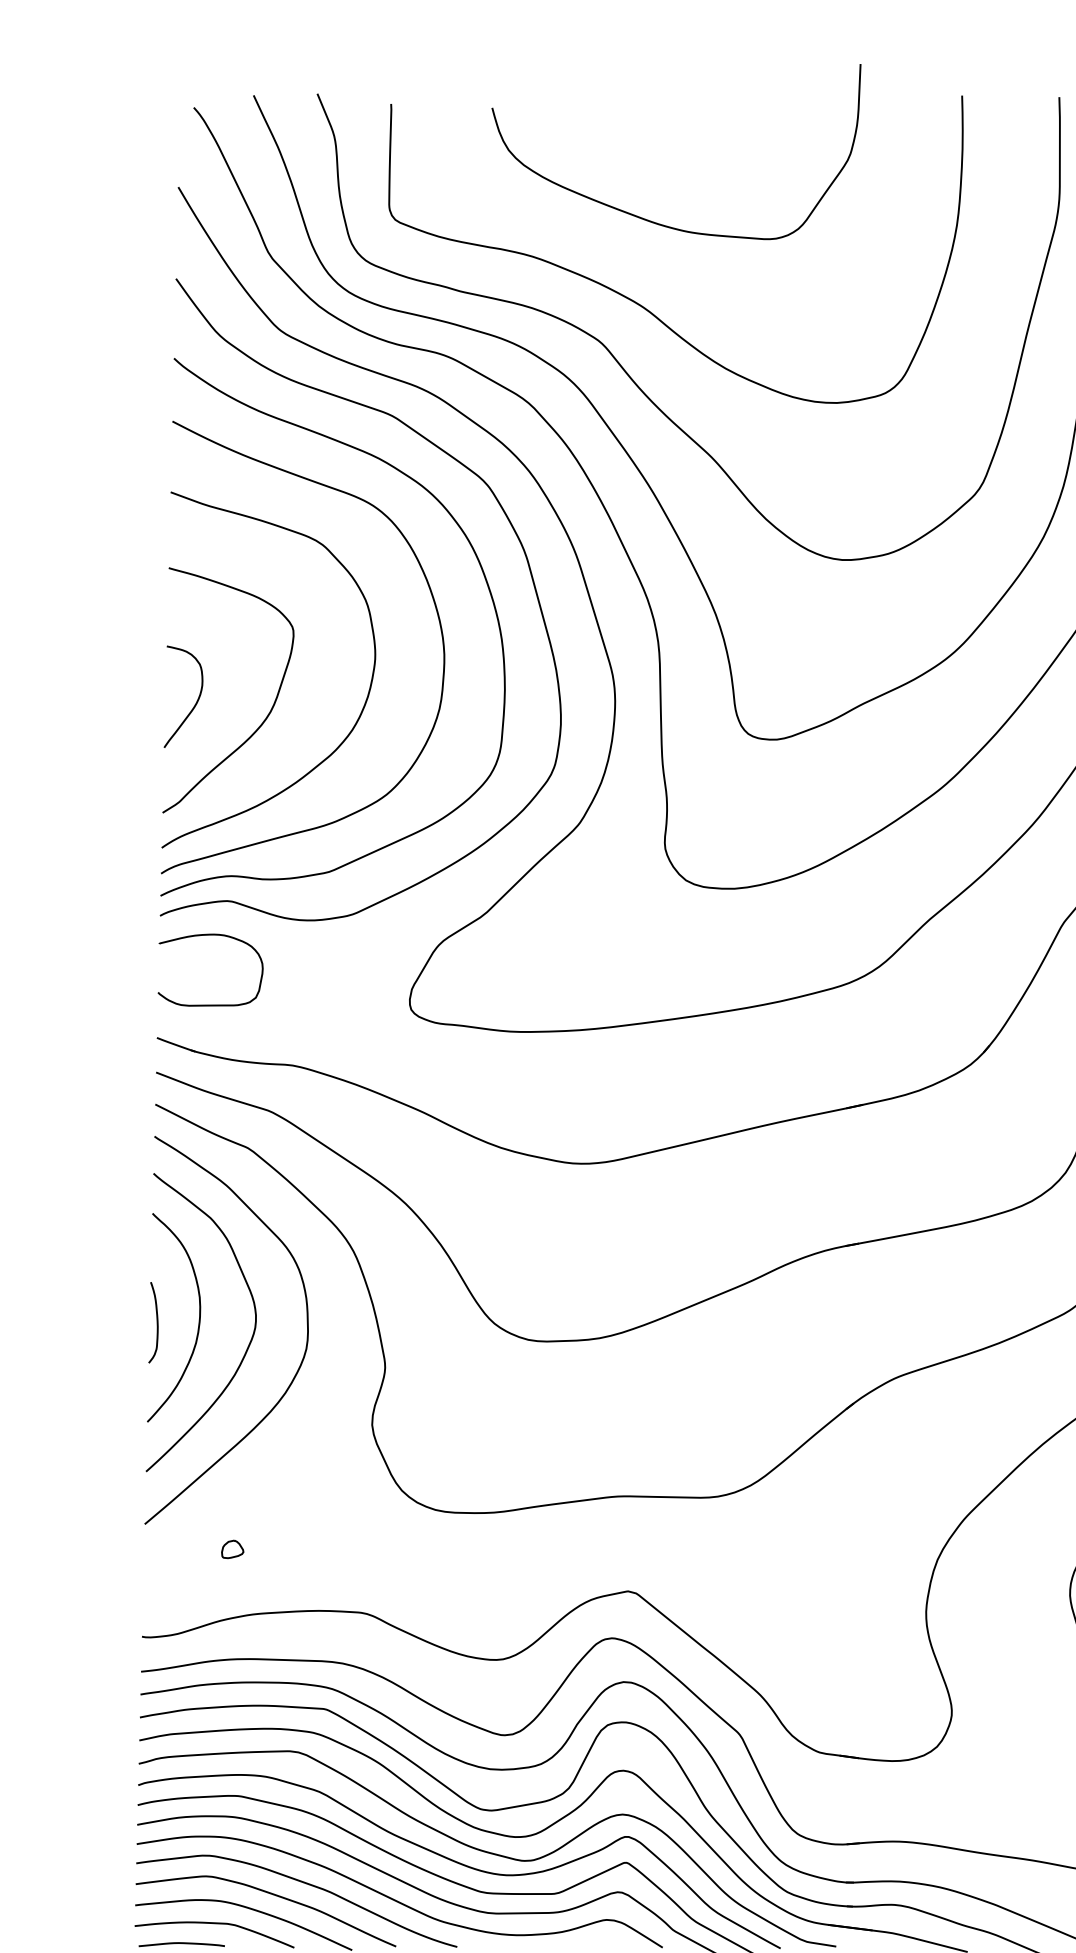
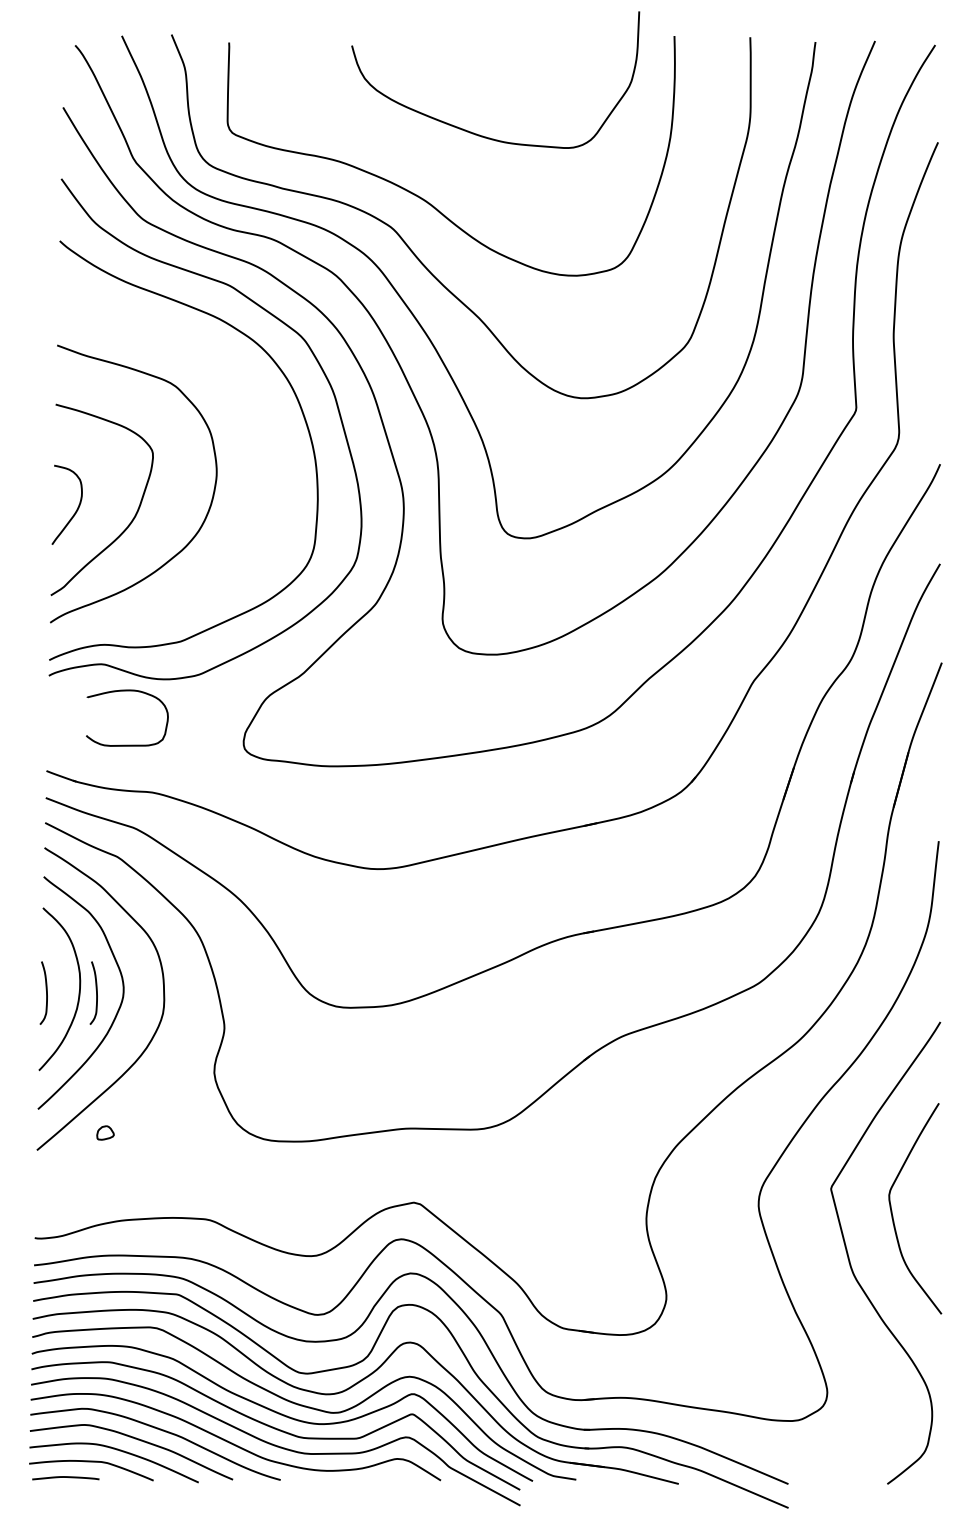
curve: (651, 220) -> (476, 133), moved
curve: (436, 614) -> (264, 440), removed
curve: (210, 935) -> (127, 691), moved
curve: (221, 1321) -> (96, 992), added
part: (232, 1548) -> (105, 1132), moved

